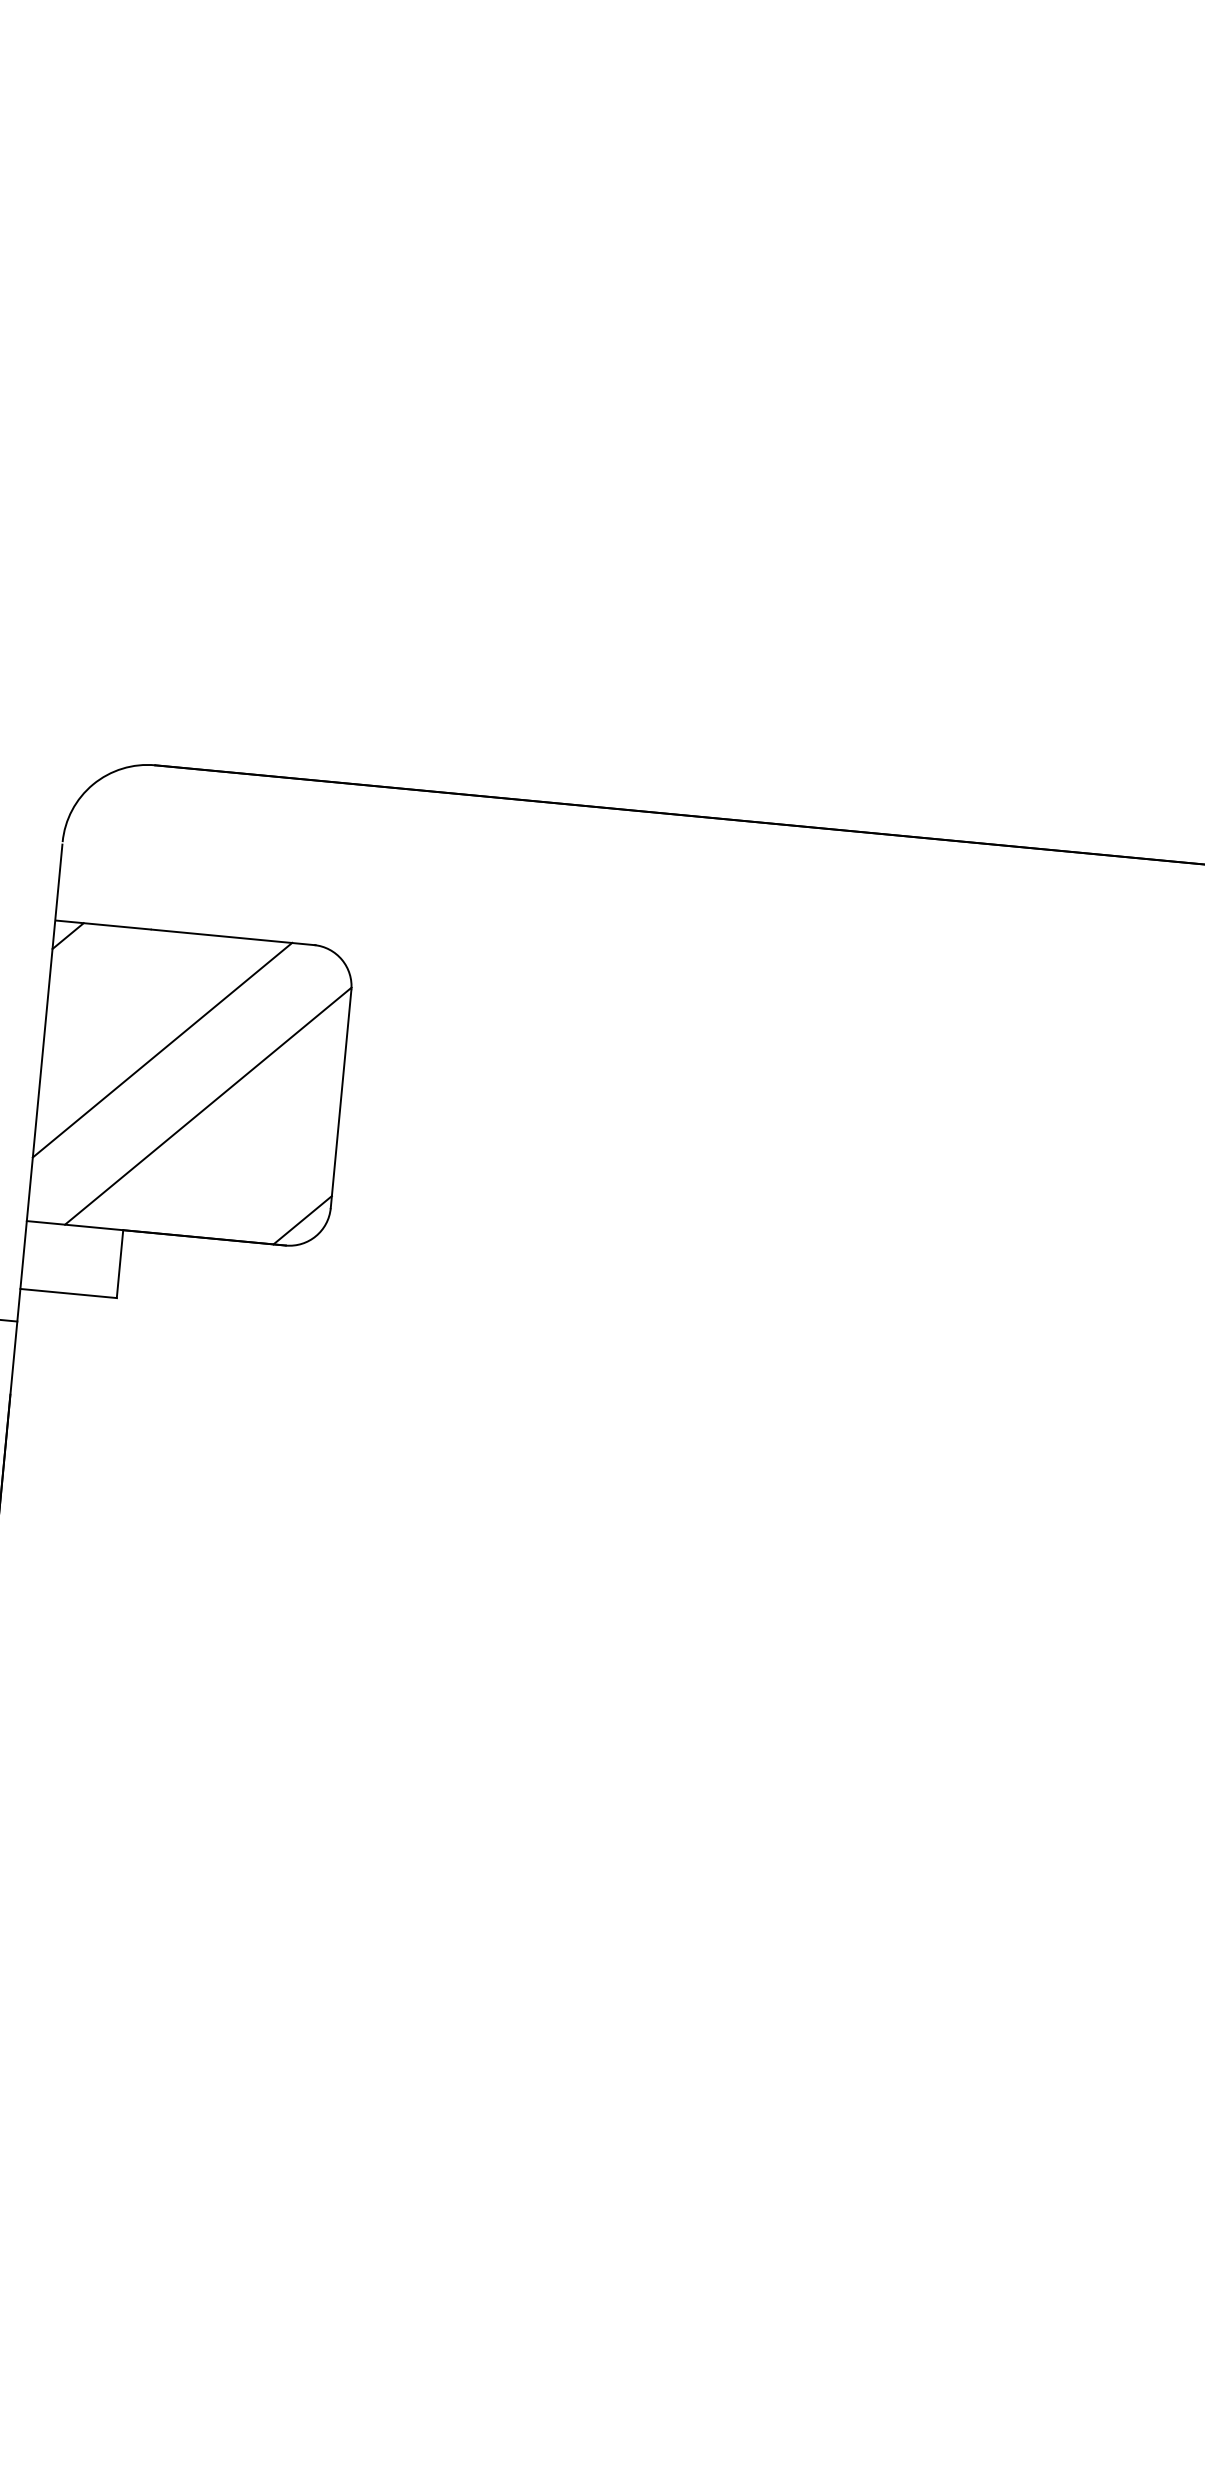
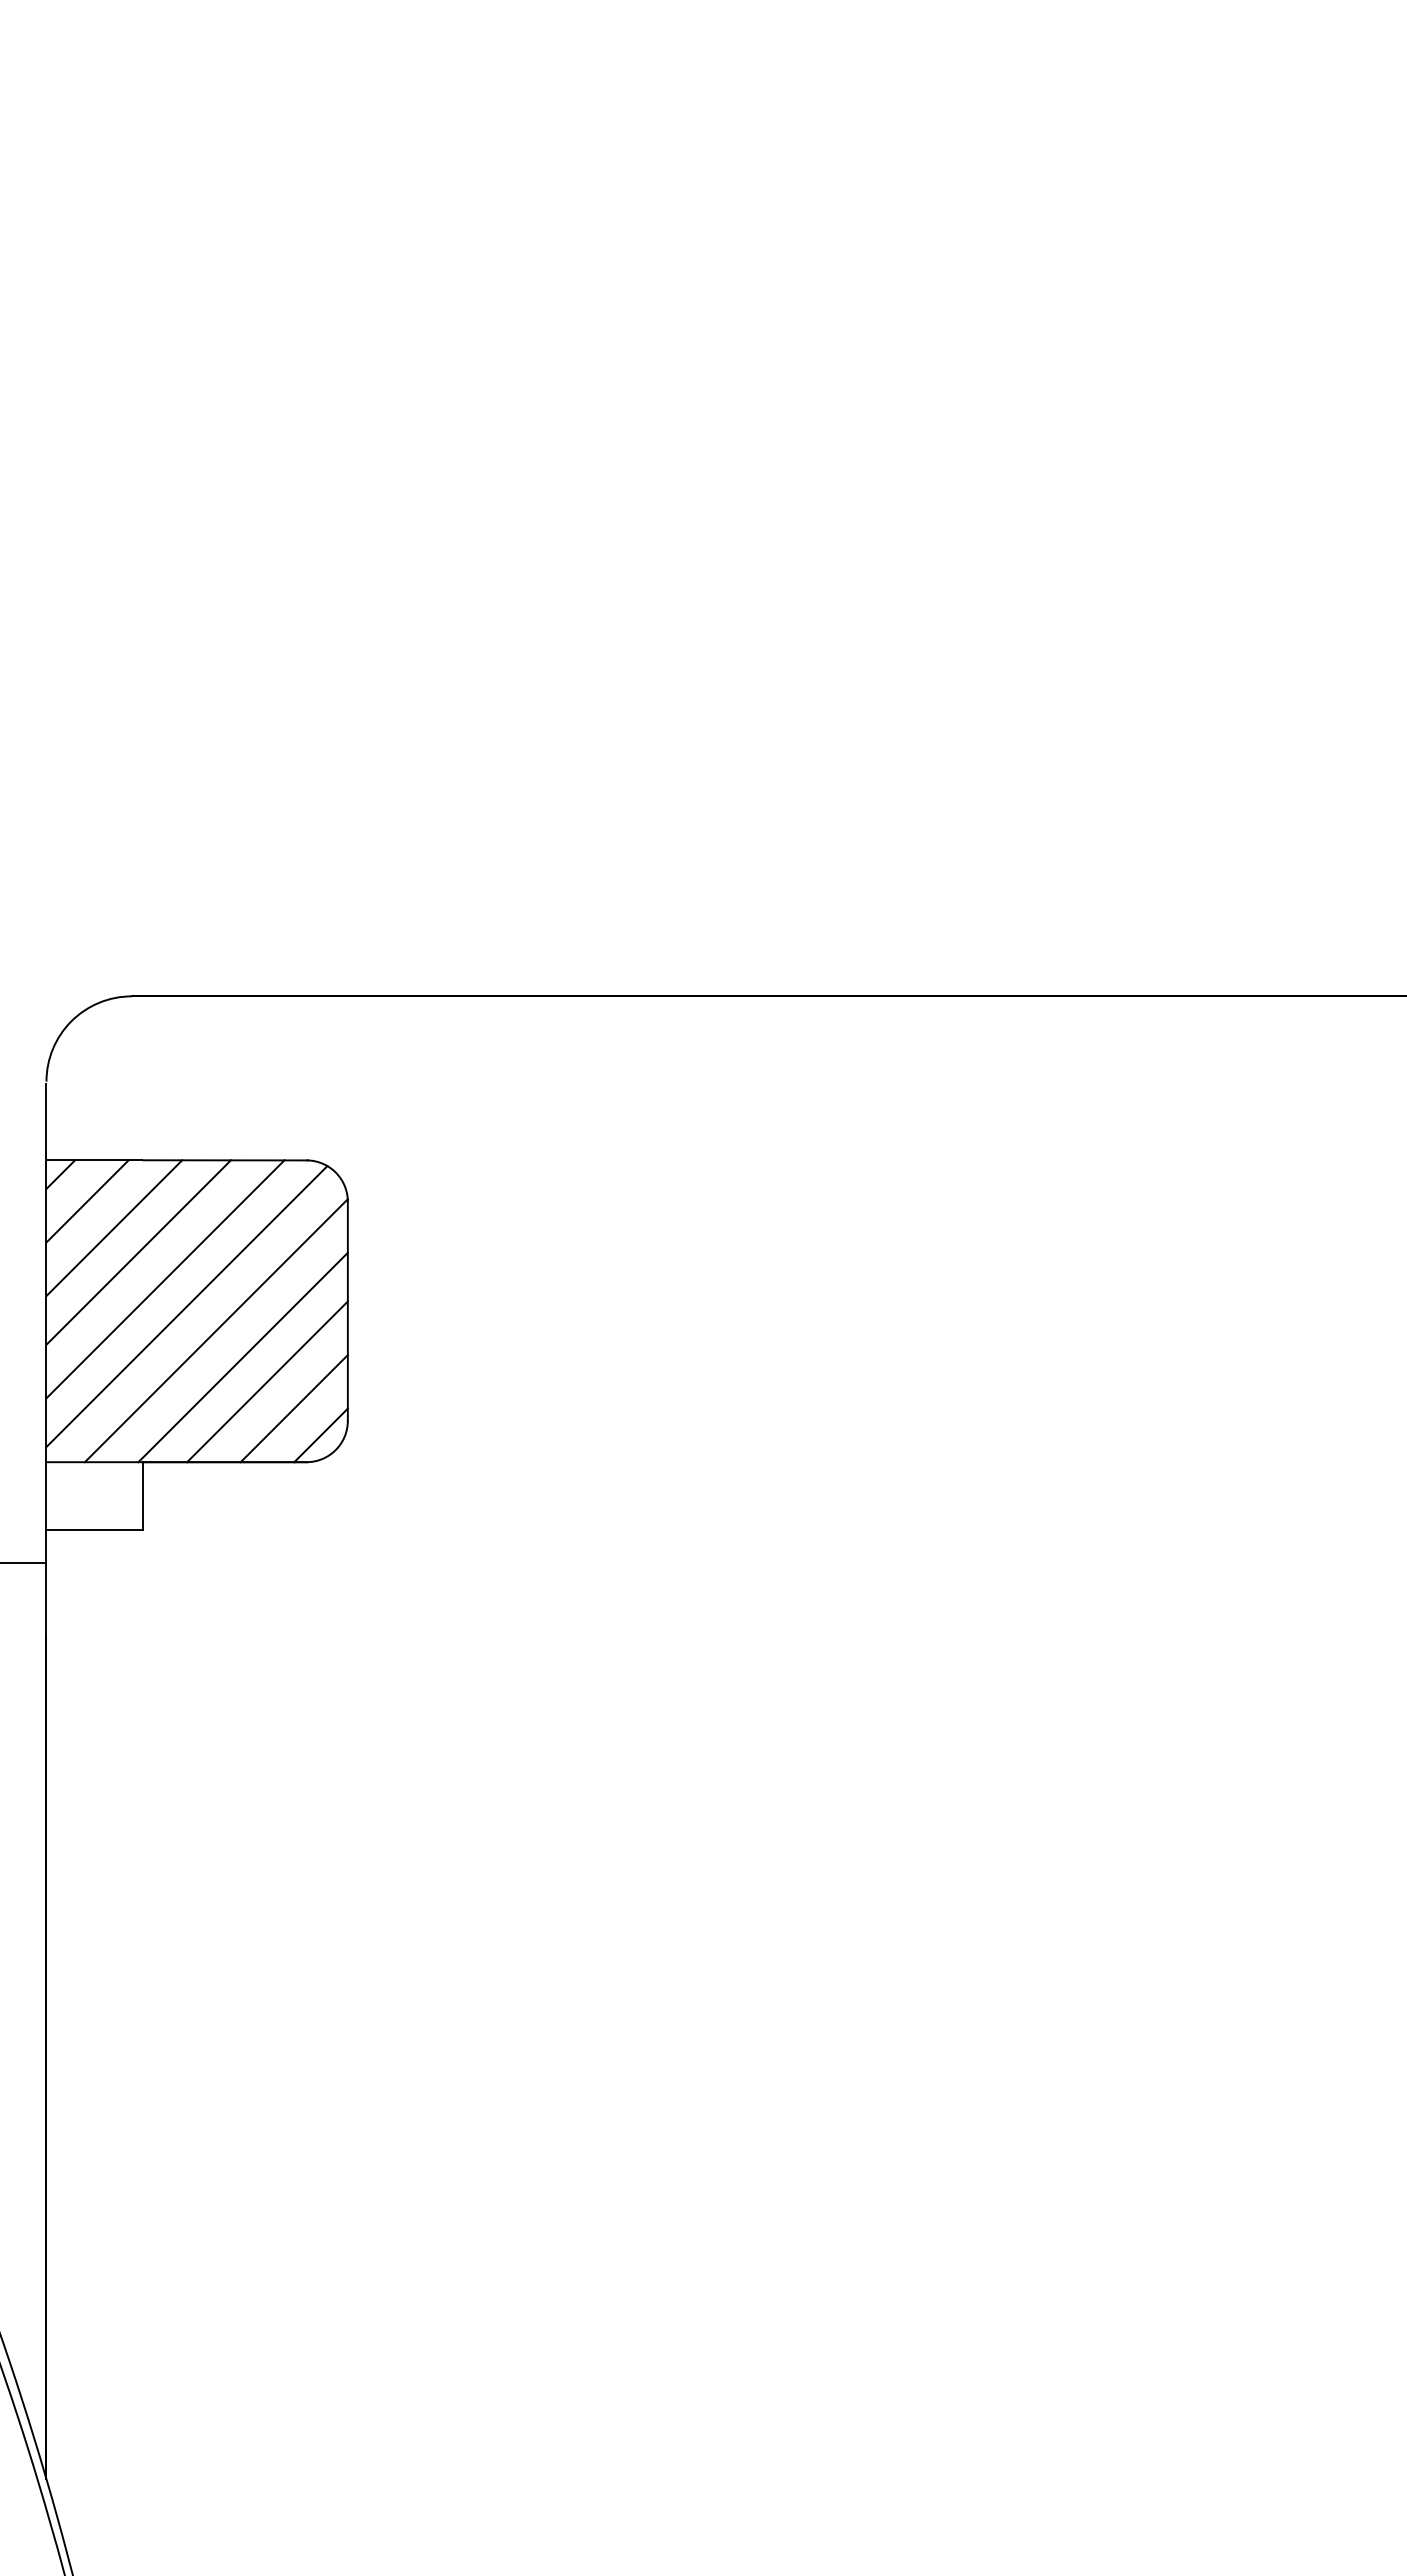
line: (92, 965) -> (87, 1201), added
line: (116, 994) -> (114, 1228), added
line: (138, 1020) -> (138, 1252), added
line: (180, 1079) -> (186, 1306), added
line: (231, 1135) -> (242, 1357), added
line: (254, 1161) -> (267, 1381), added
line: (277, 1190) -> (293, 1408), added

